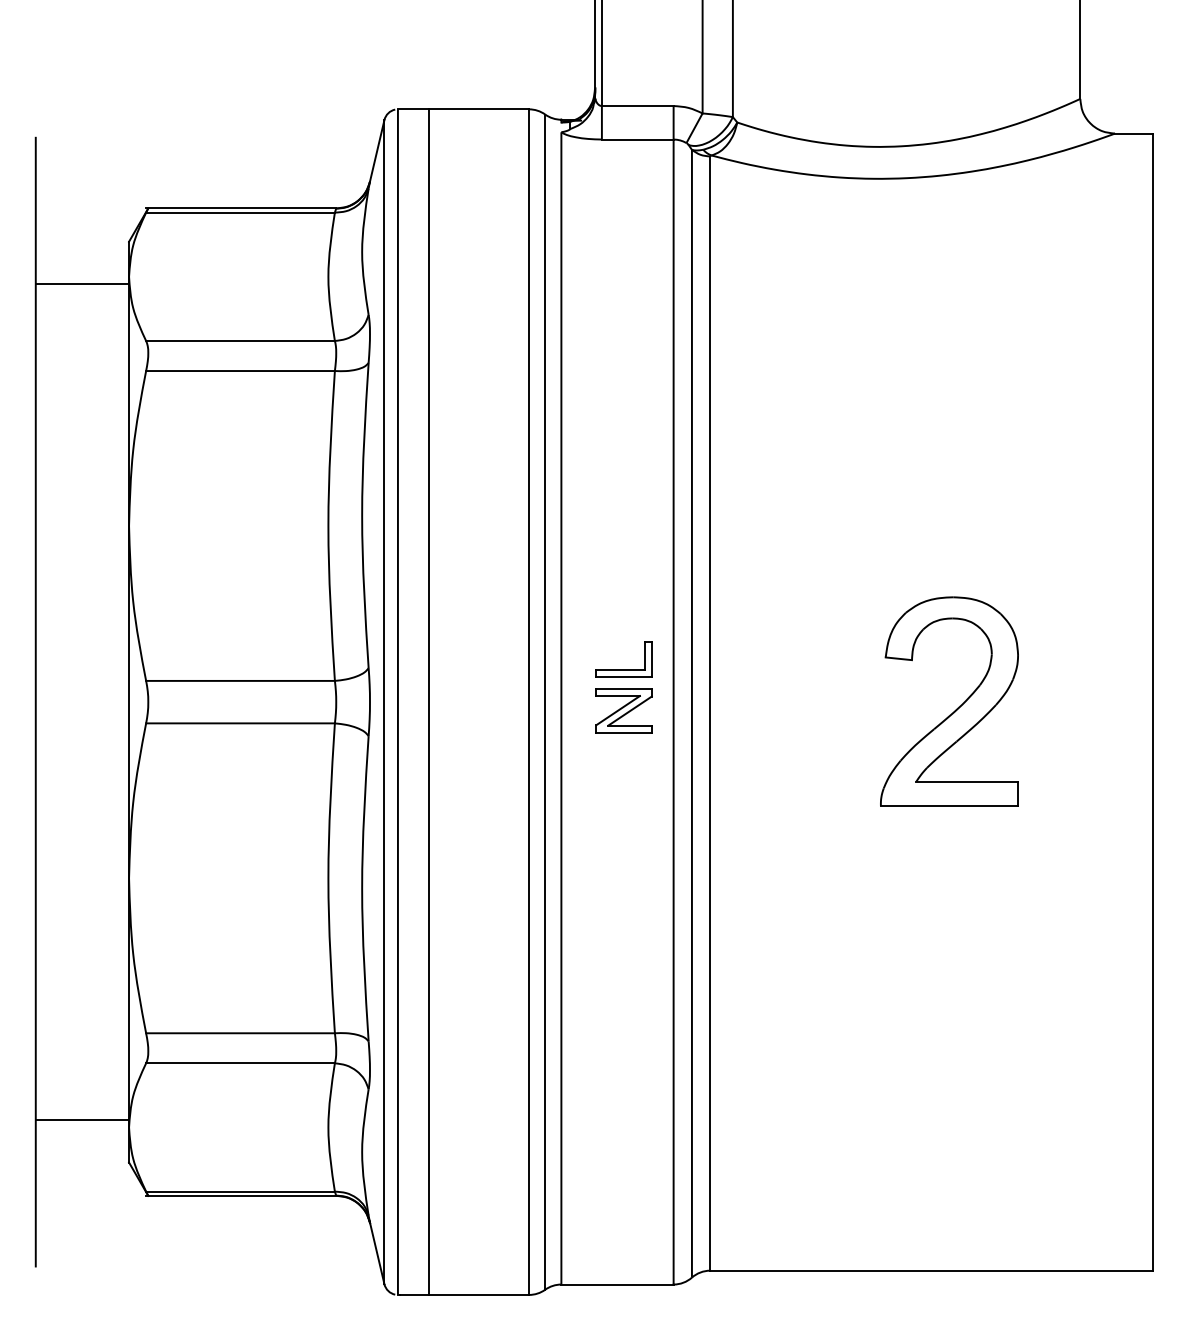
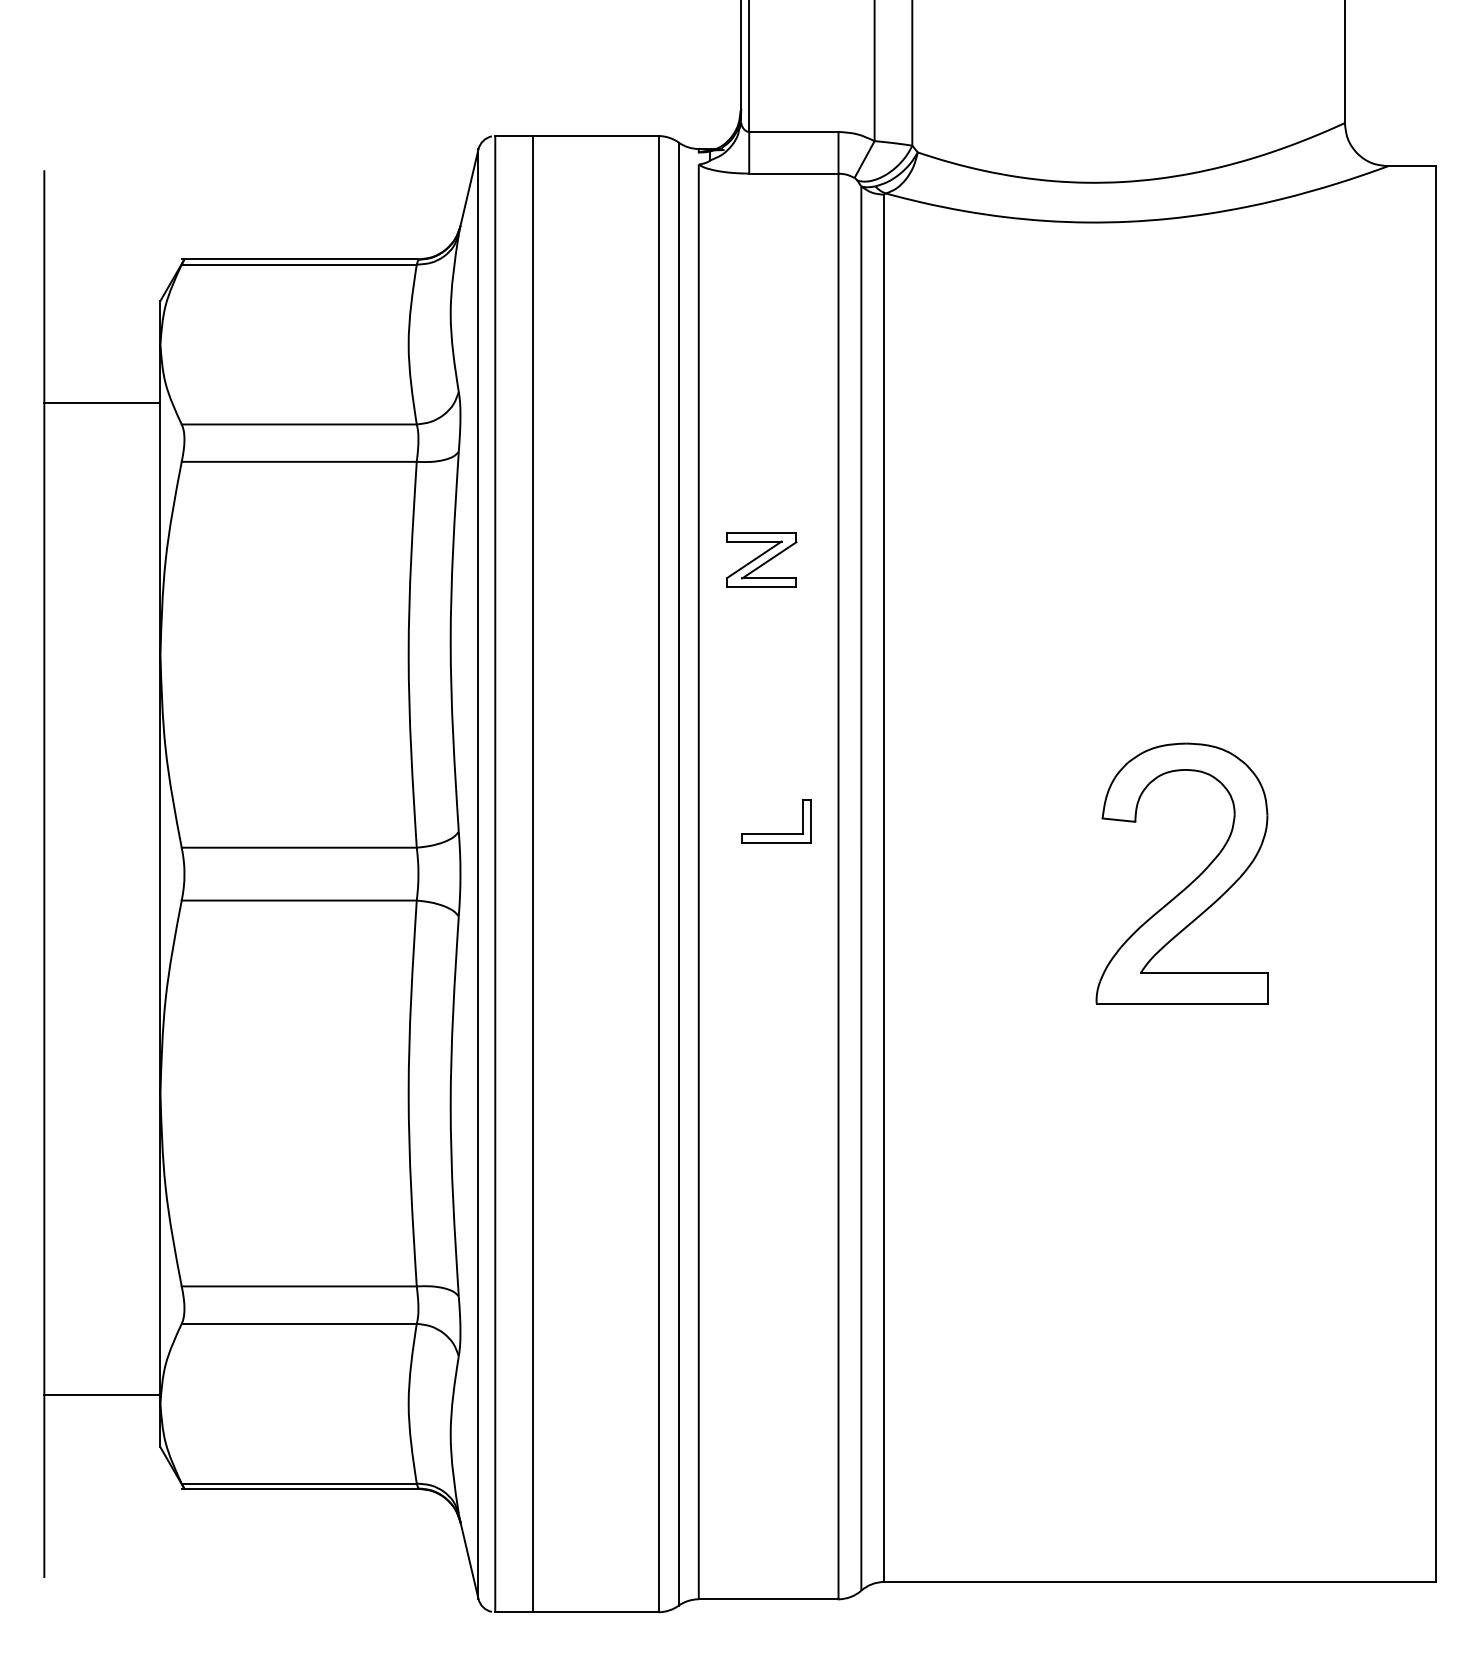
line: (82, 284) -> (102, 403), moved
part: (623, 710) -> (761, 559), moved

